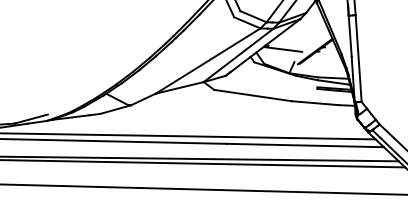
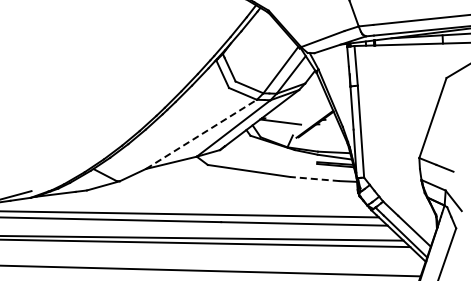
line: (208, 61) -> (201, 134), solid -> dashed
line: (314, 103) -> (314, 179), solid -> dashed

